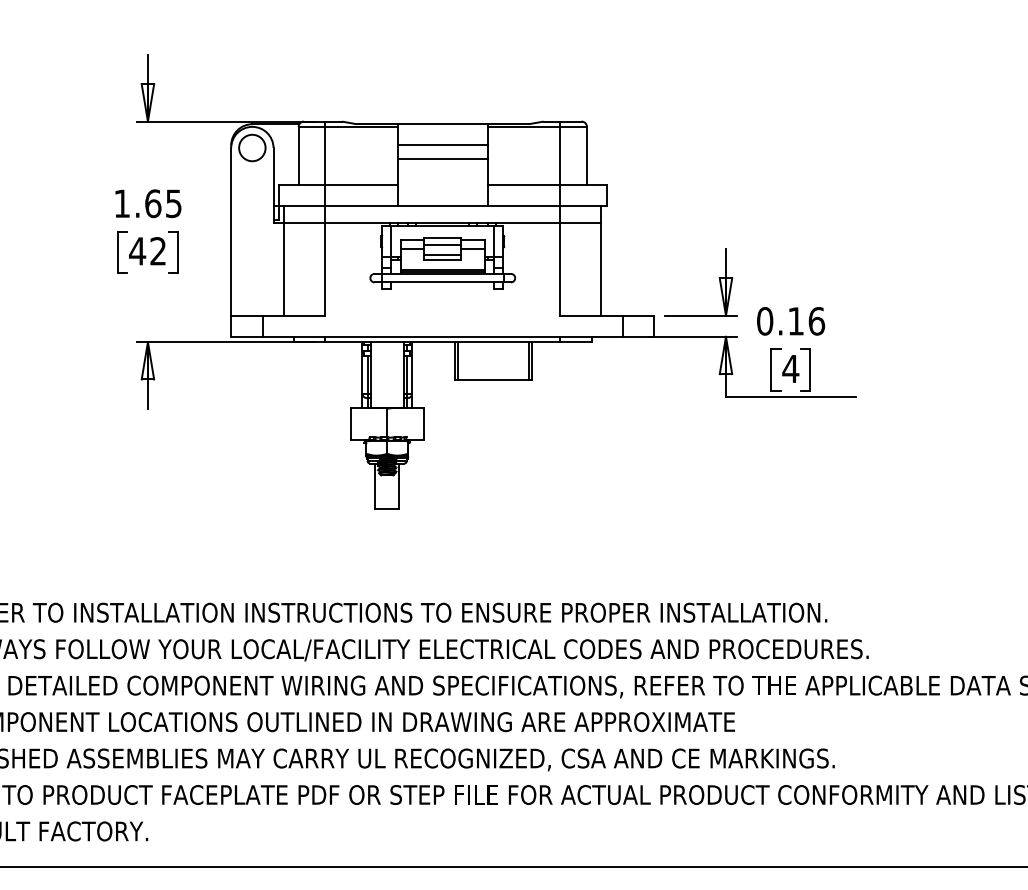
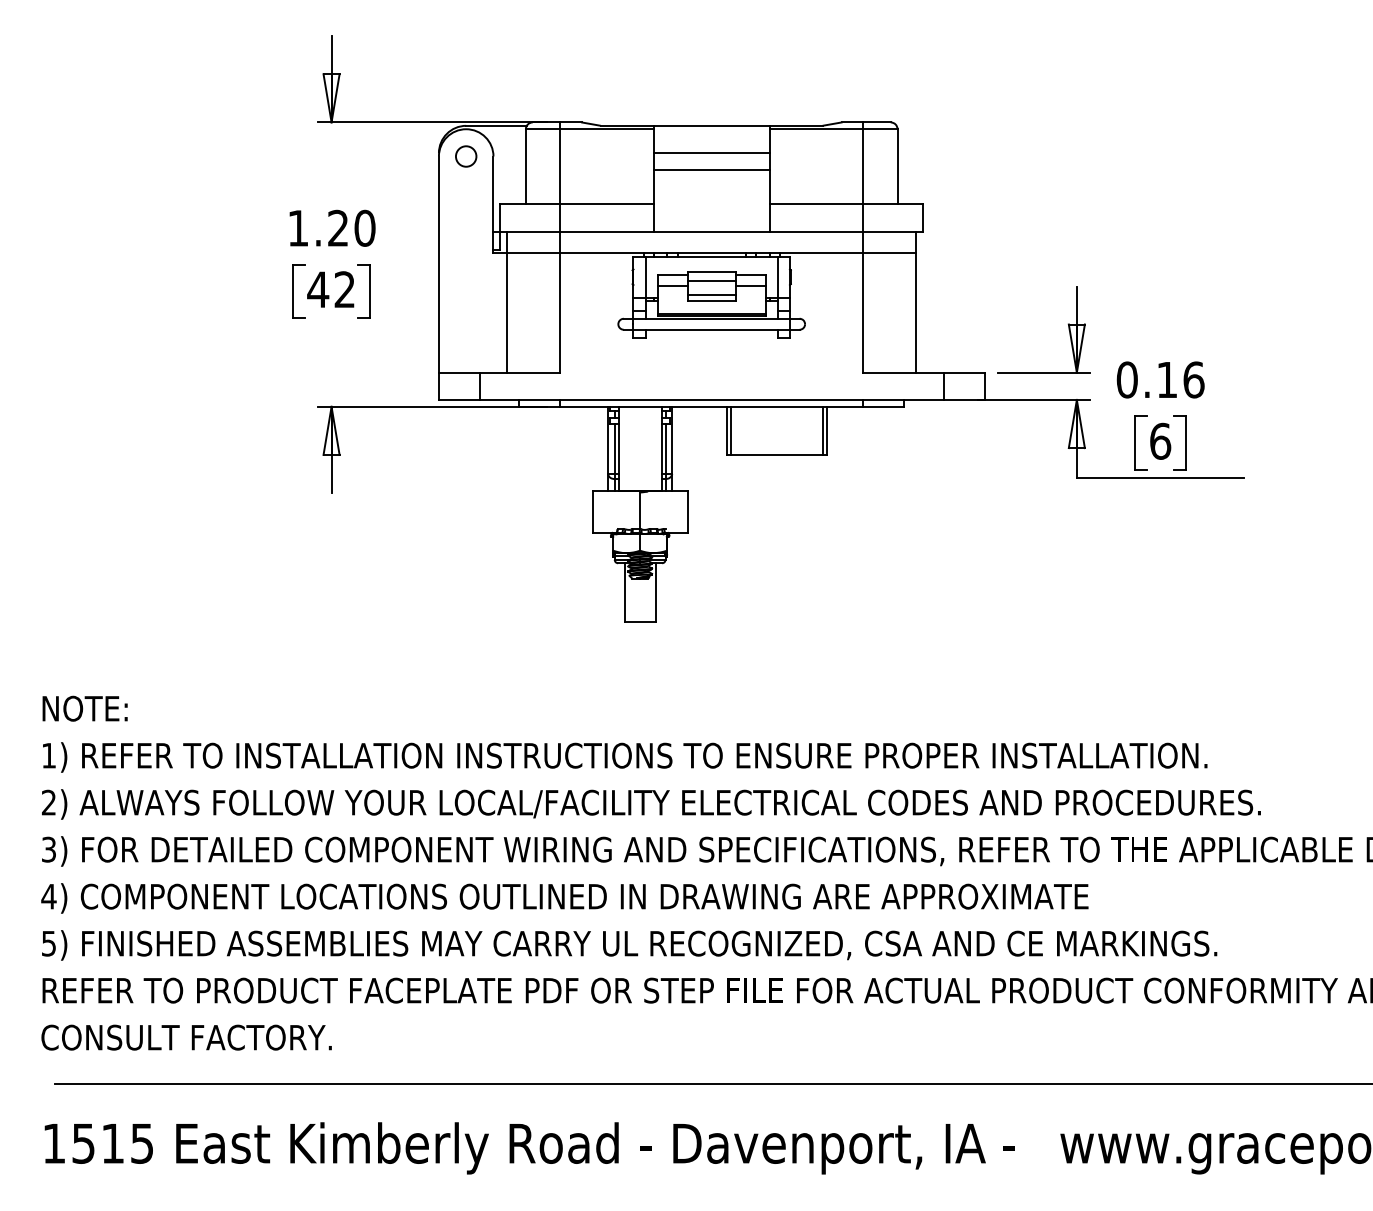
circle: (252, 148) -> (466, 156), size x0.6
text: (163, 203) -> (351, 227), 1.65 -> 1.20
text: (790, 368) -> (1160, 440), 4 -> 6

